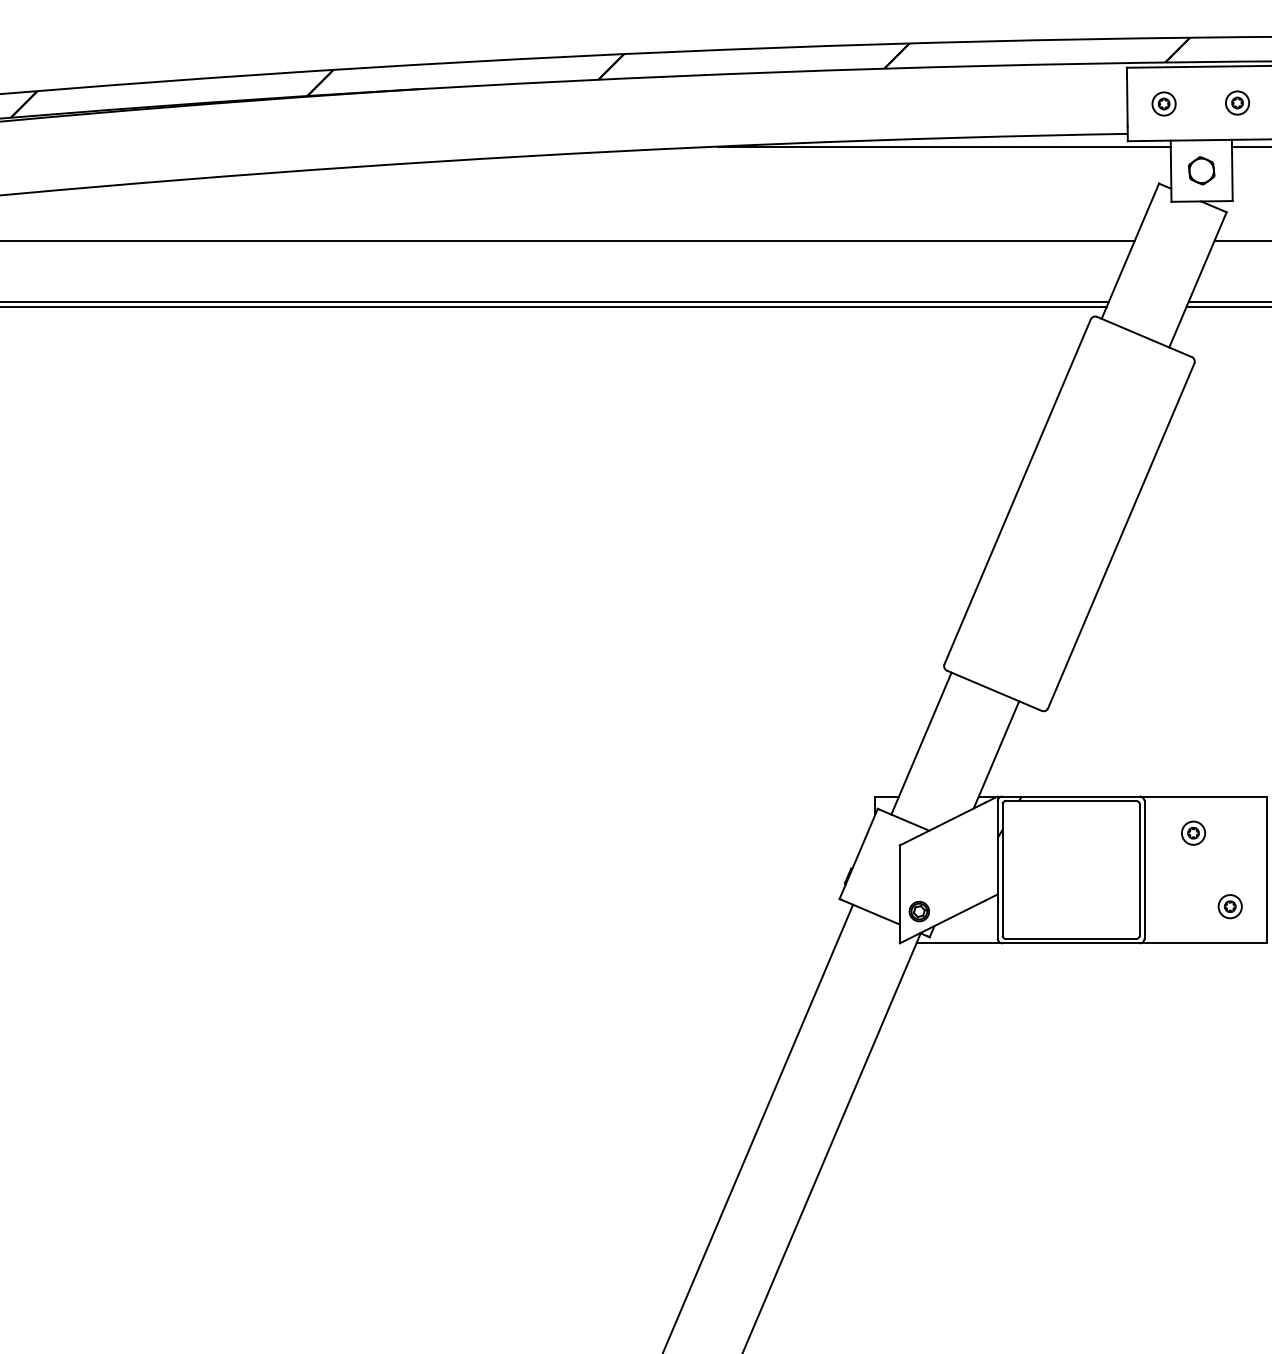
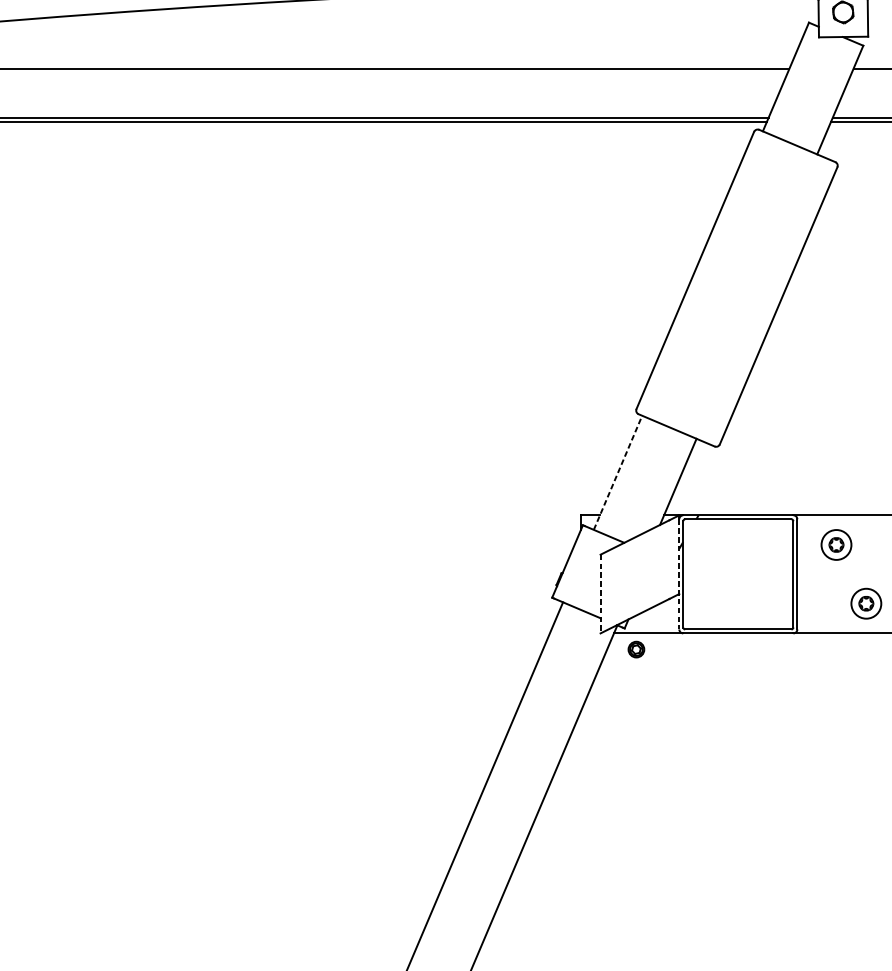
line: (921, 743) -> (618, 472), solid -> dashed
part: (1193, 832) -> (836, 544), size x1.6
line: (997, 869) -> (679, 574), solid -> dashed
line: (899, 894) -> (600, 594), solid -> dashed
part: (1229, 906) -> (865, 603), size x1.6
part: (918, 911) -> (635, 649), moved

